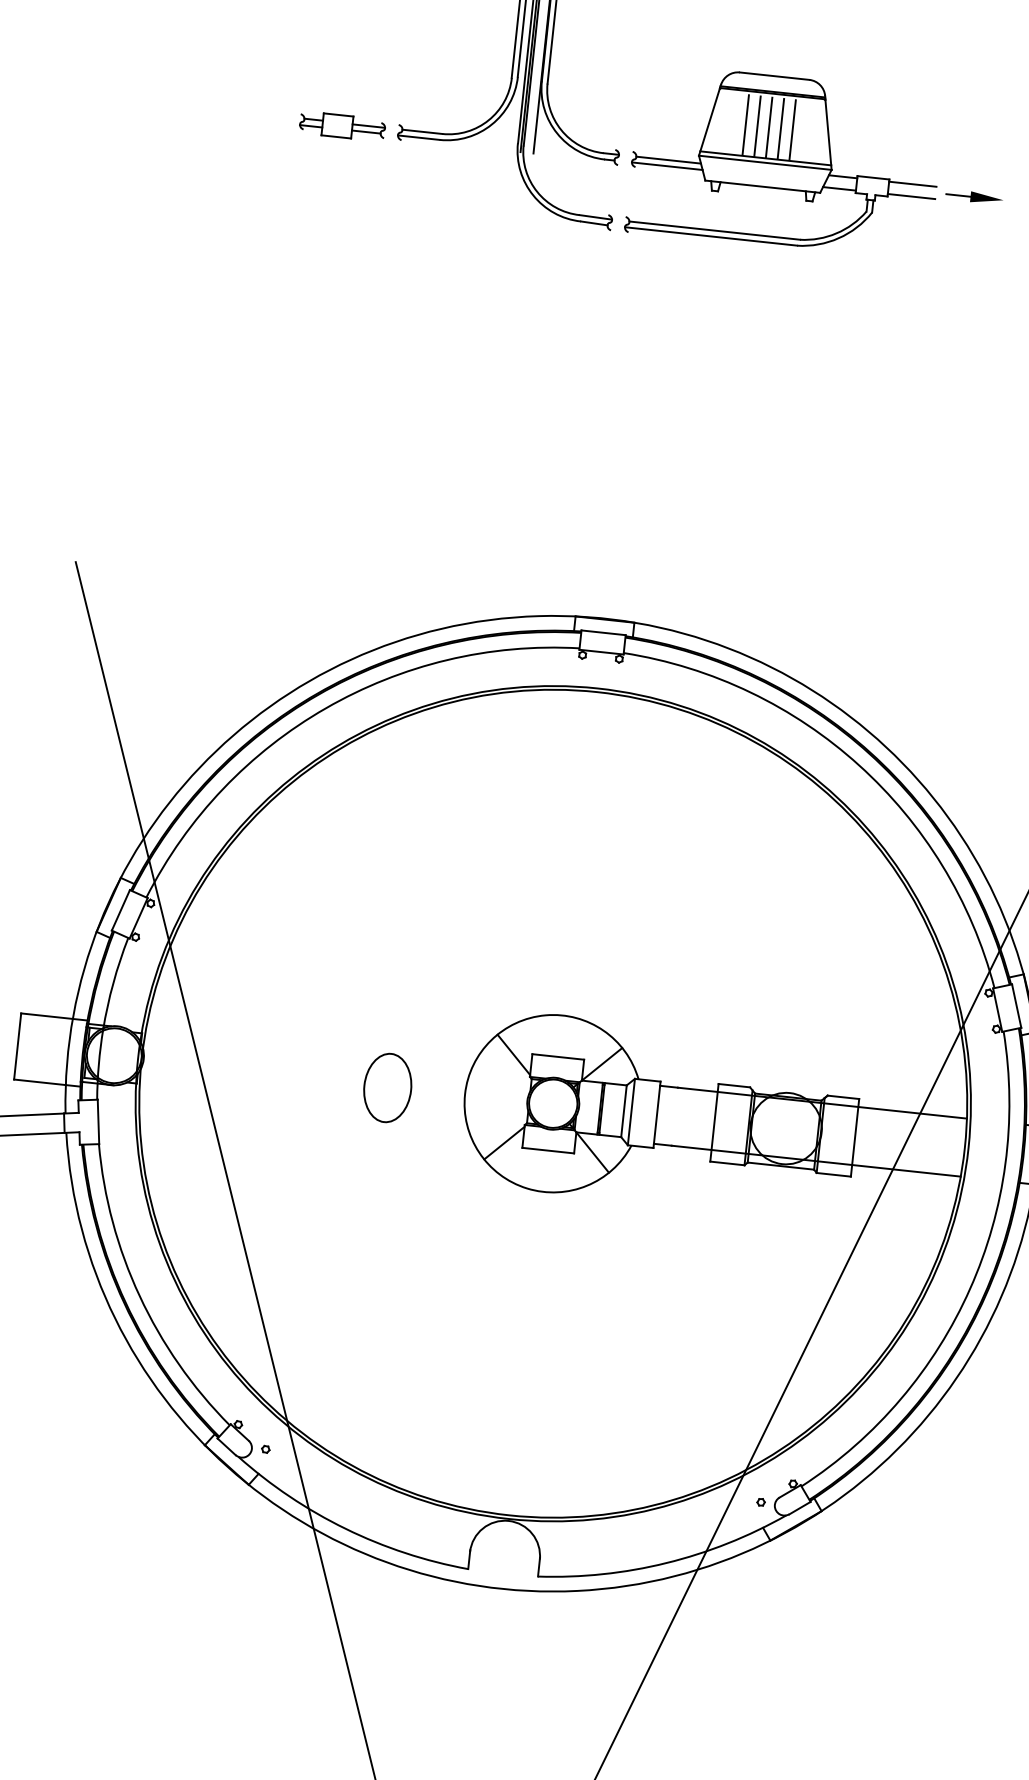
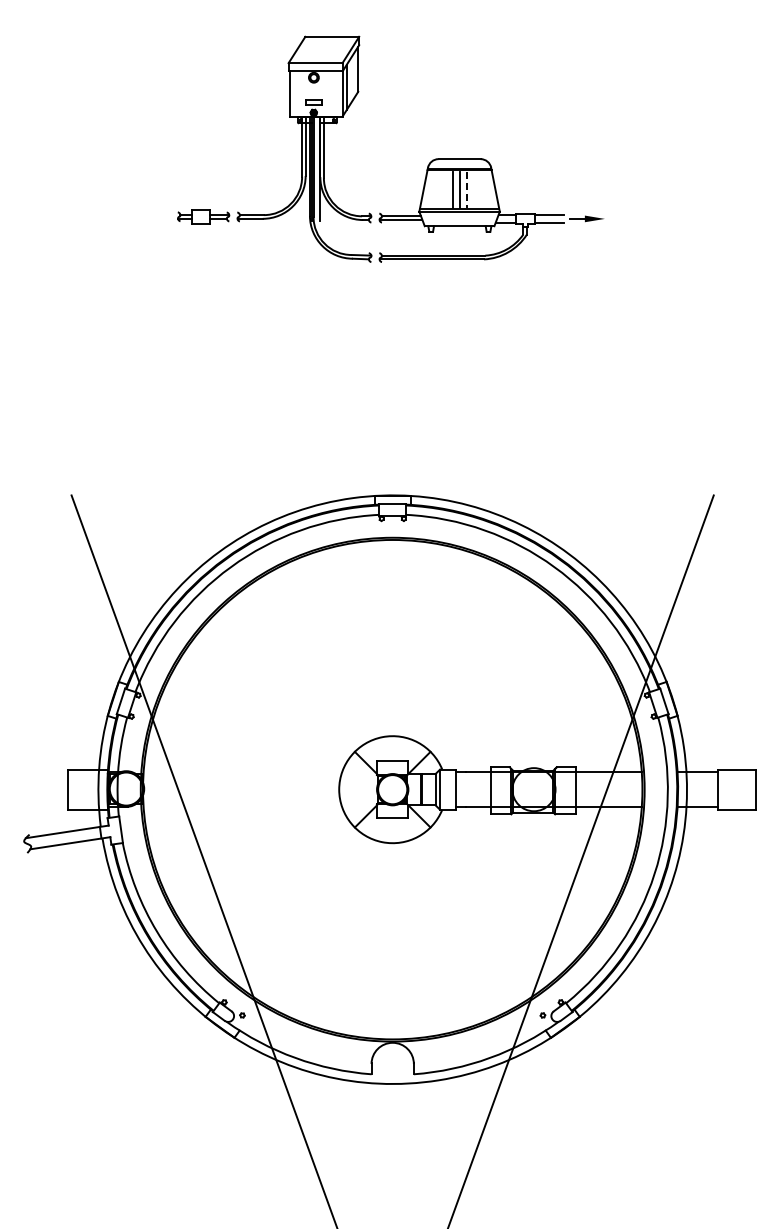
line: (745, 125) -> (445, 190), removed
line: (780, 129) -> (466, 190), solid -> dashed
line: (791, 130) -> (473, 190), removed
part: (387, 1087) -> (292, 790), removed

